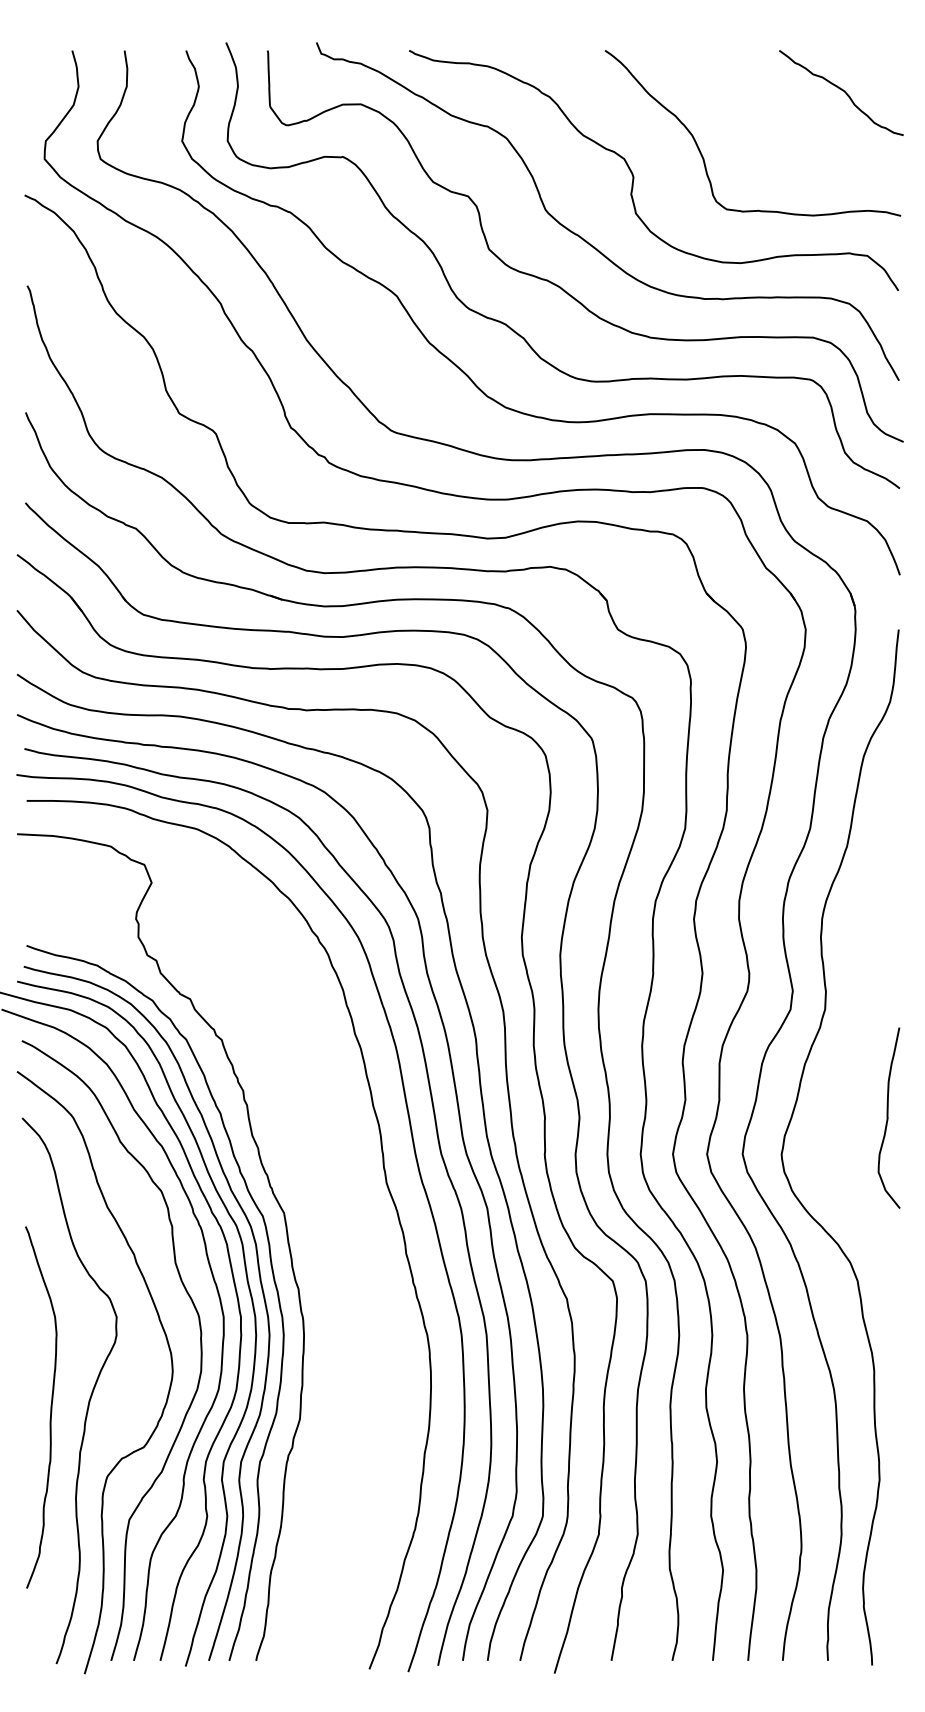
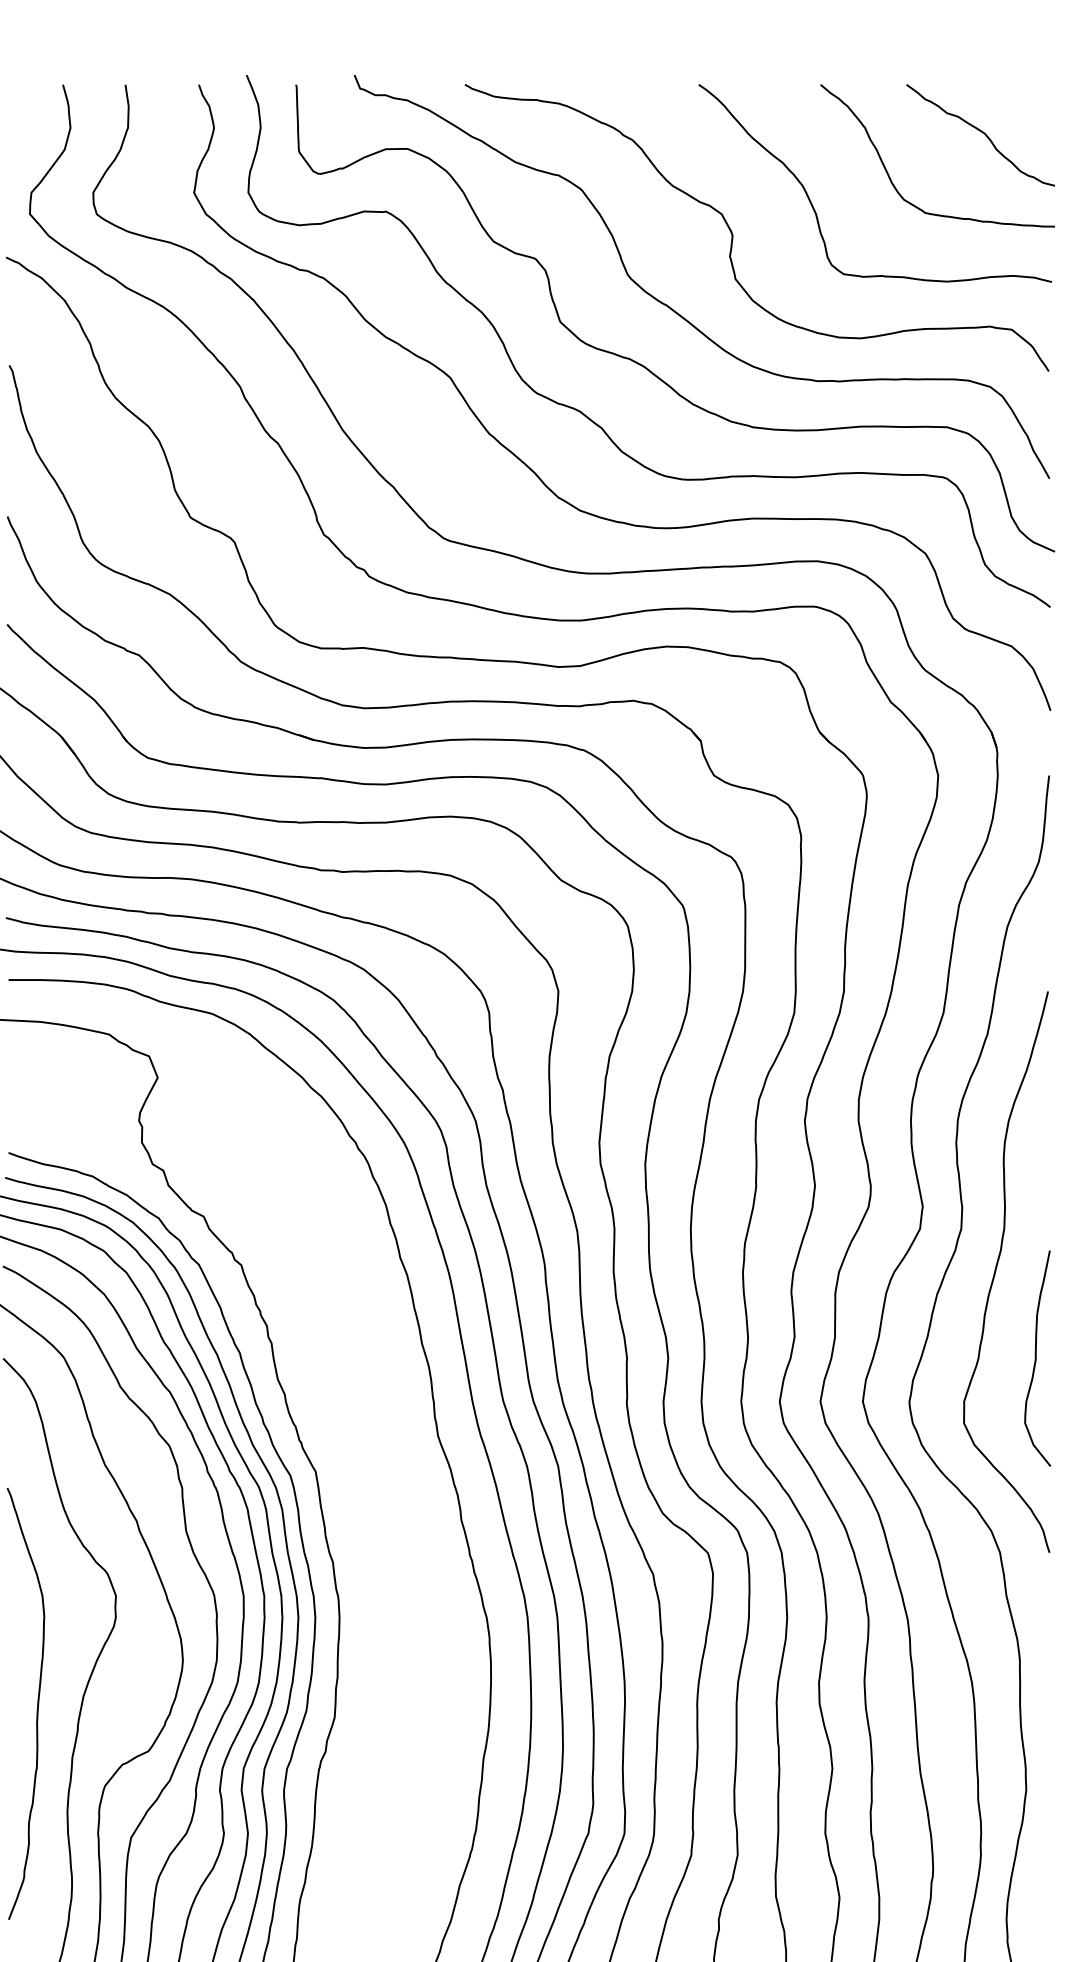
curve: (765, 126) -> (890, 175), added
curve: (855, 1042) -> (997, 1268), added

